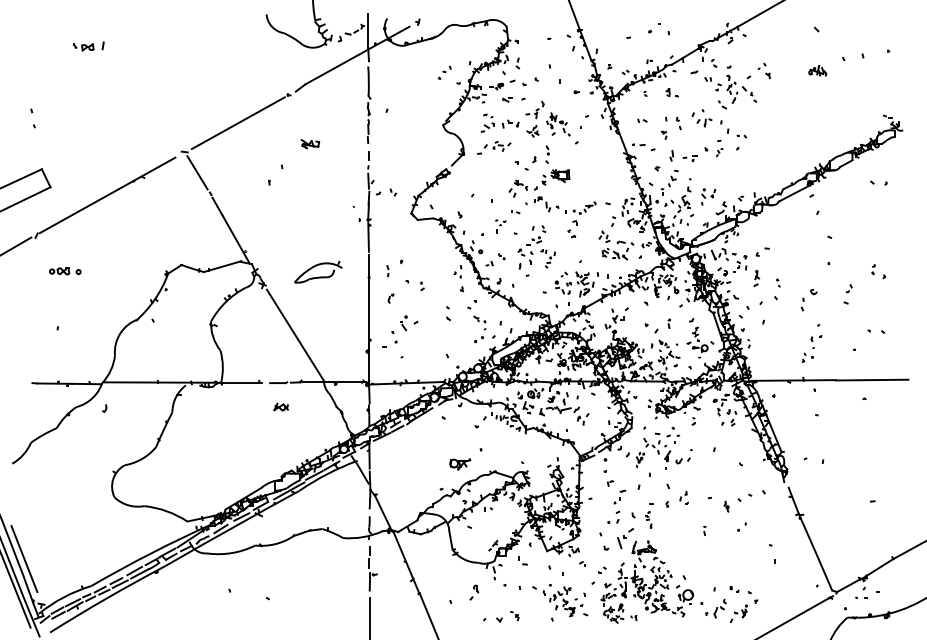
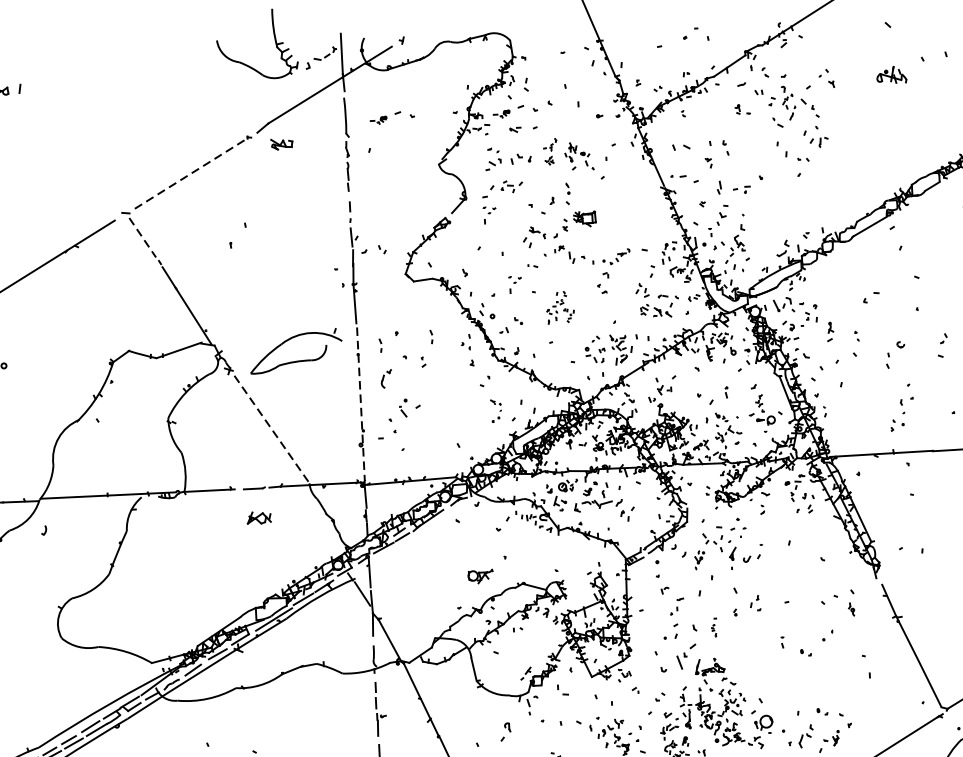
part: (817, 70) -> (891, 74), size x1.4
part: (444, 72) -> (437, 100), removed
part: (406, 84) -> (391, 117), added
part: (671, 92) -> (741, 109), moved
part: (701, 118) -> (815, 137), moved
part: (534, 119) -> (549, 151), size x0.6
part: (642, 120) -> (681, 146), size x1.6
line: (237, 123) -> (188, 175), solid -> dashed
part: (310, 144) -> (282, 144), moved
part: (719, 148) -> (776, 175), removed
part: (482, 168) -> (489, 214), added
line: (197, 172) -> (142, 237), solid -> dashed
part: (708, 196) -> (766, 235), removed
part: (536, 247) -> (560, 307), size x0.6
part: (762, 251) -> (871, 296), moved
part: (429, 266) -> (431, 337), added
part: (318, 272) -> (296, 351), size x1.6
part: (390, 298) -> (385, 378), size x1.6
part: (448, 313) -> (457, 393), removed
line: (369, 318) -> (361, 404), solid -> dashed
part: (479, 329) -> (495, 411), size x0.7
line: (295, 335) -> (272, 429), solid -> dashed
part: (280, 406) -> (258, 517), size x1.4
part: (726, 506) -> (851, 609), moved
part: (649, 515) -> (714, 627), size x0.6
part: (723, 539) -> (805, 651), added

